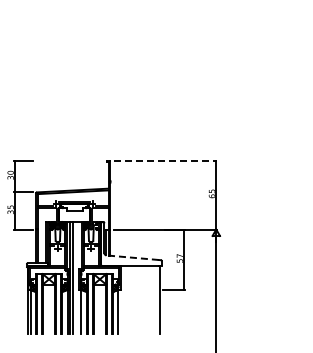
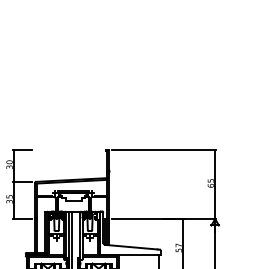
line: (165, 160) -> (164, 149), dashed -> solid
line: (132, 257) -> (131, 246), dashed -> solid

